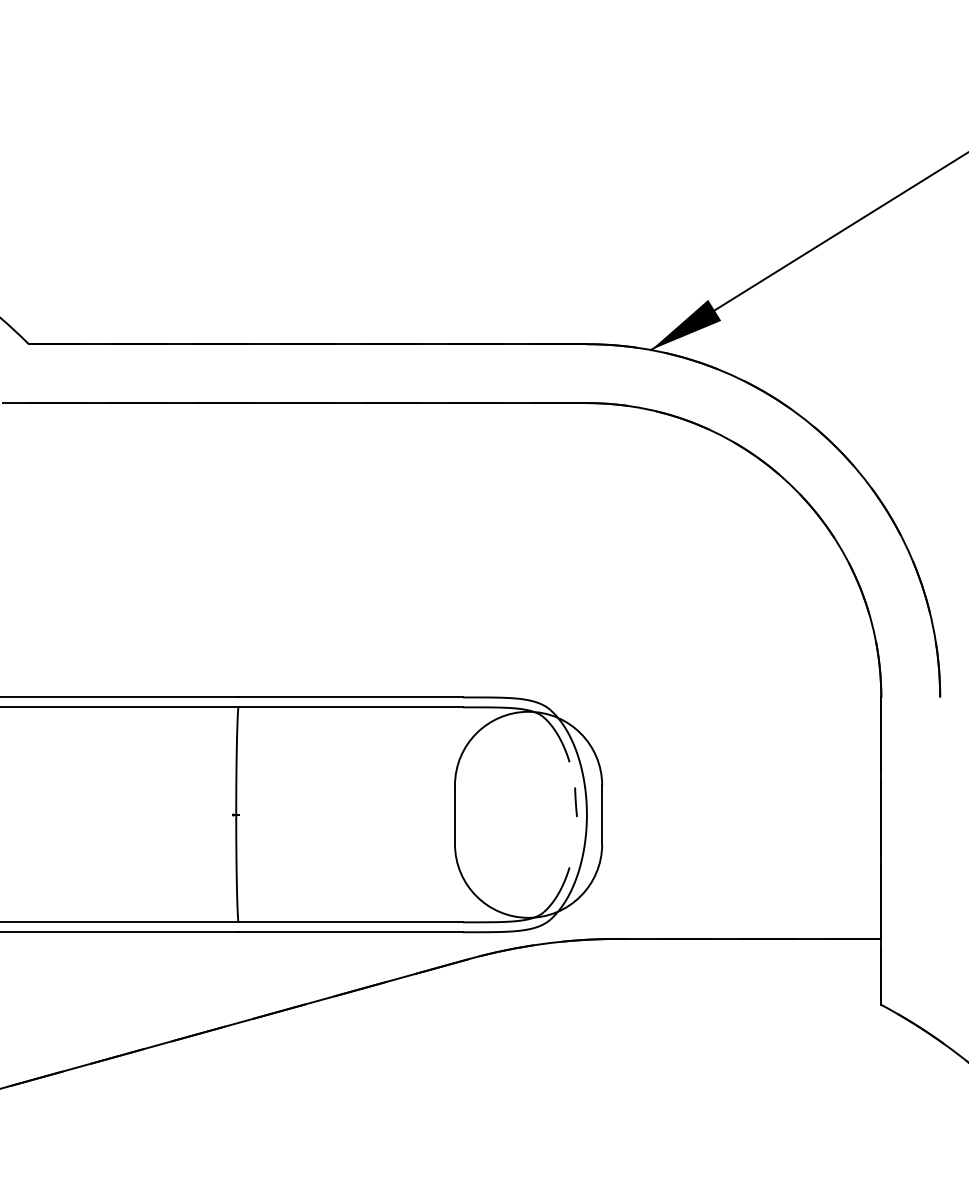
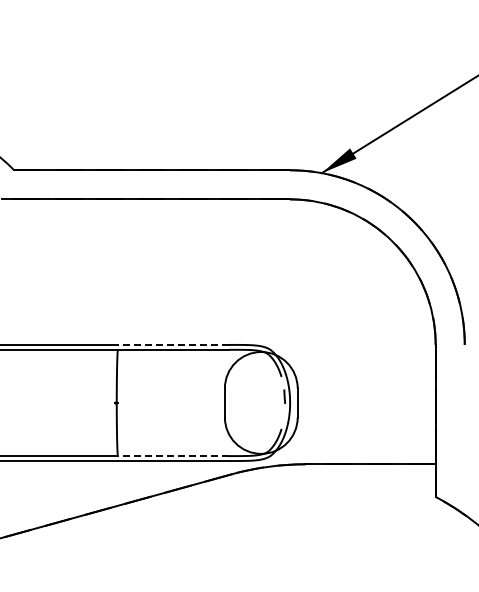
line: (351, 696) -> (173, 344), solid -> dashed
line: (351, 923) -> (173, 456), solid -> dashed

